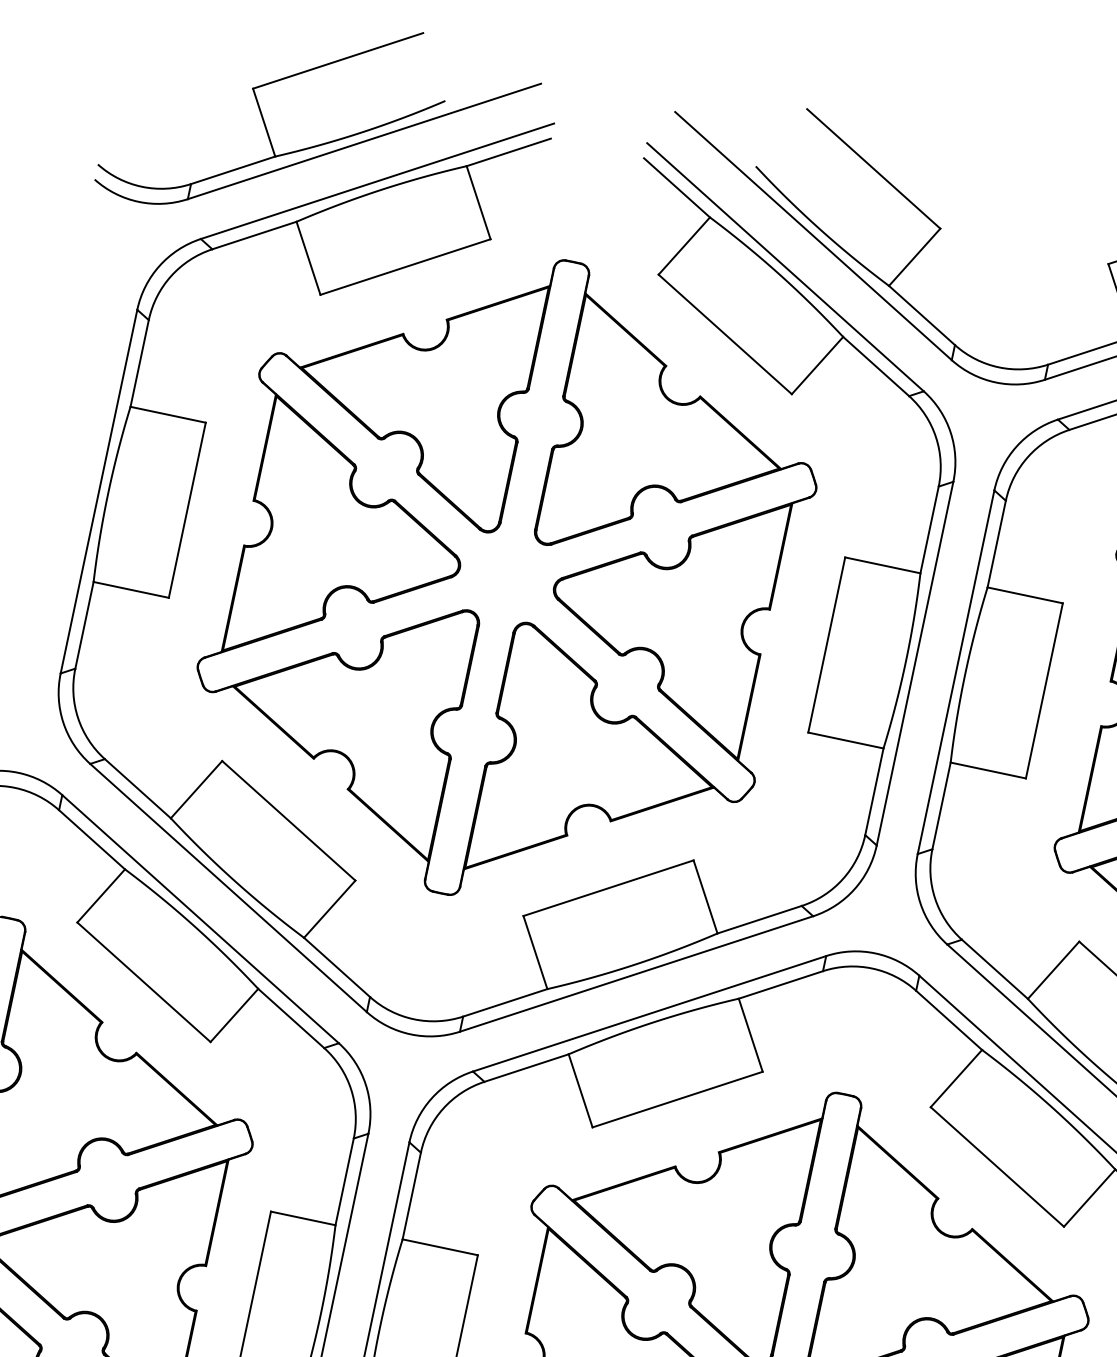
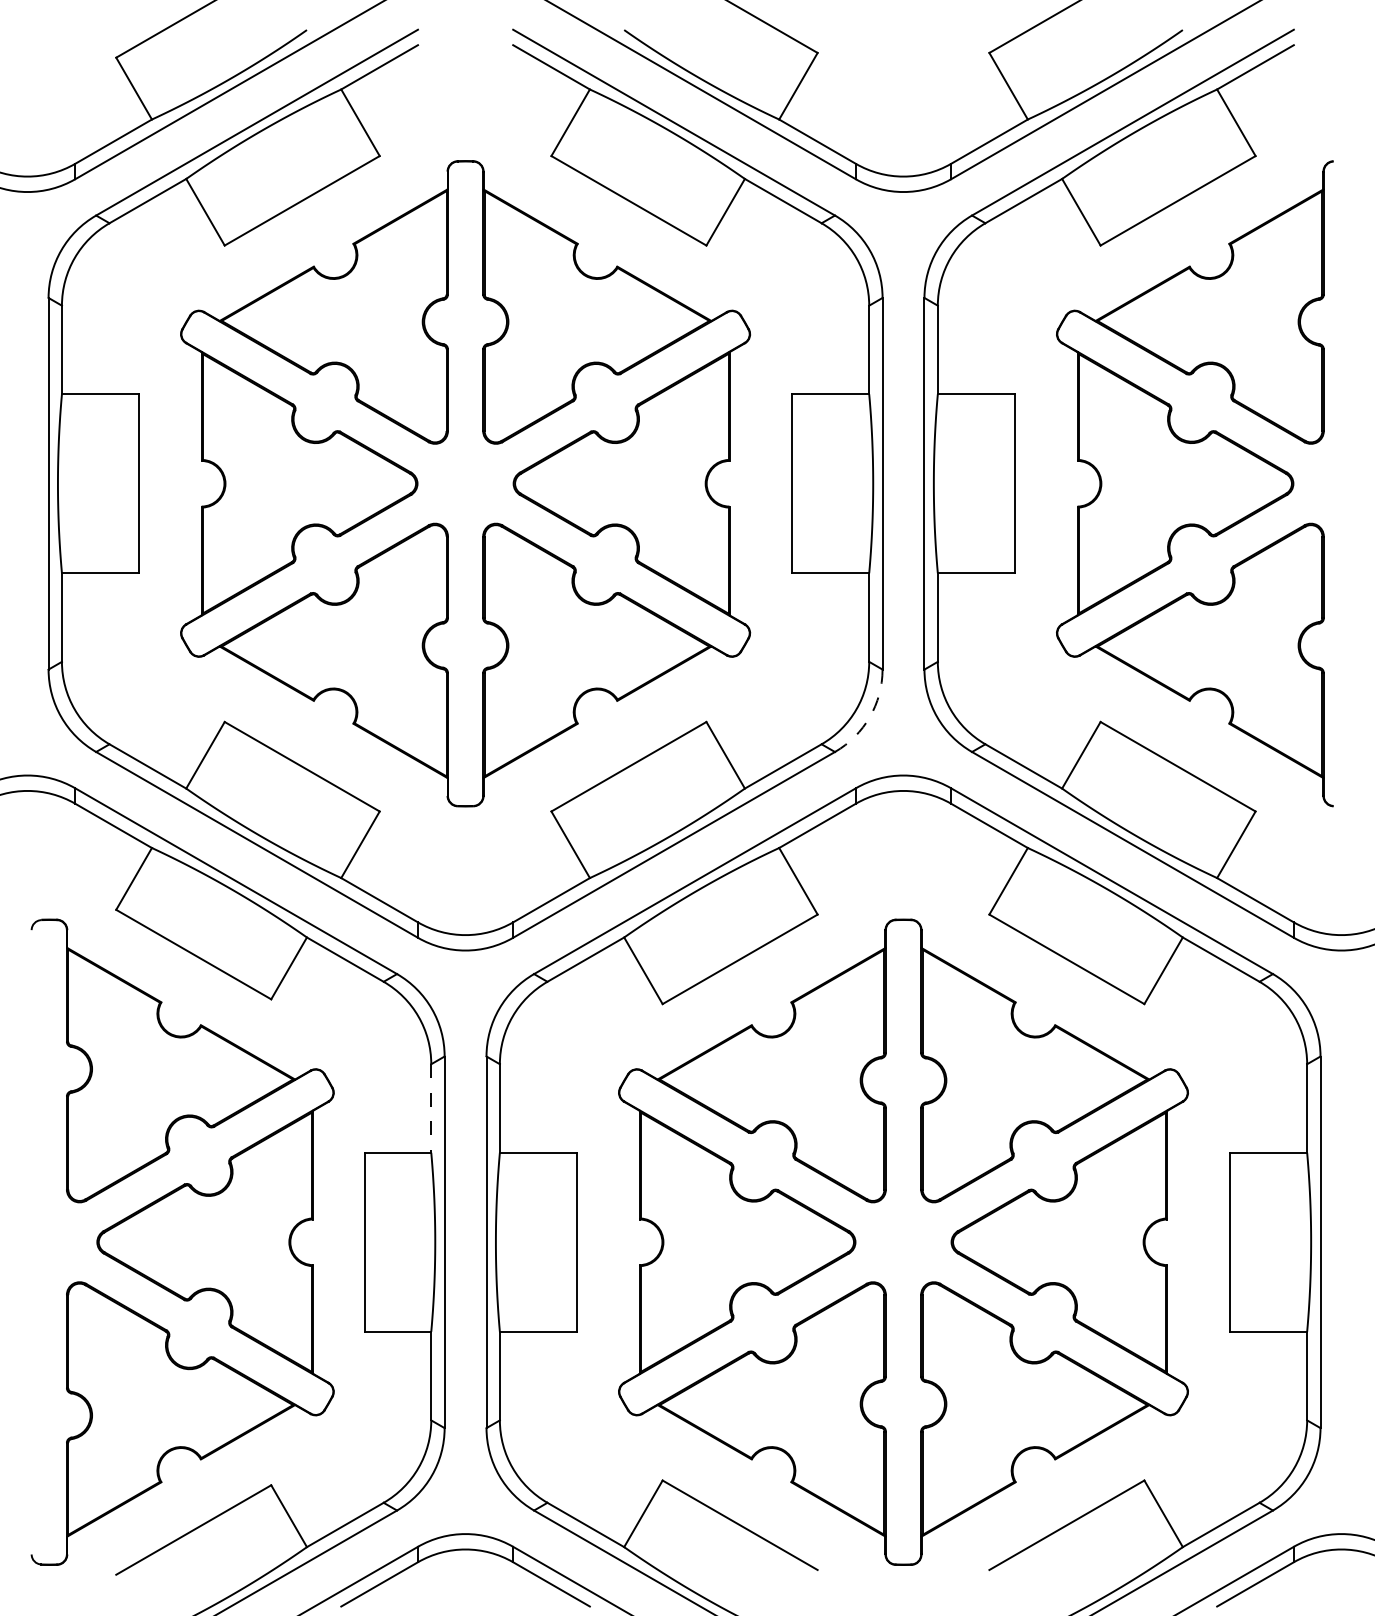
arc: (854, 889) -> (869, 717), solid -> dashed
line: (344, 1182) -> (431, 1109), solid -> dashed

